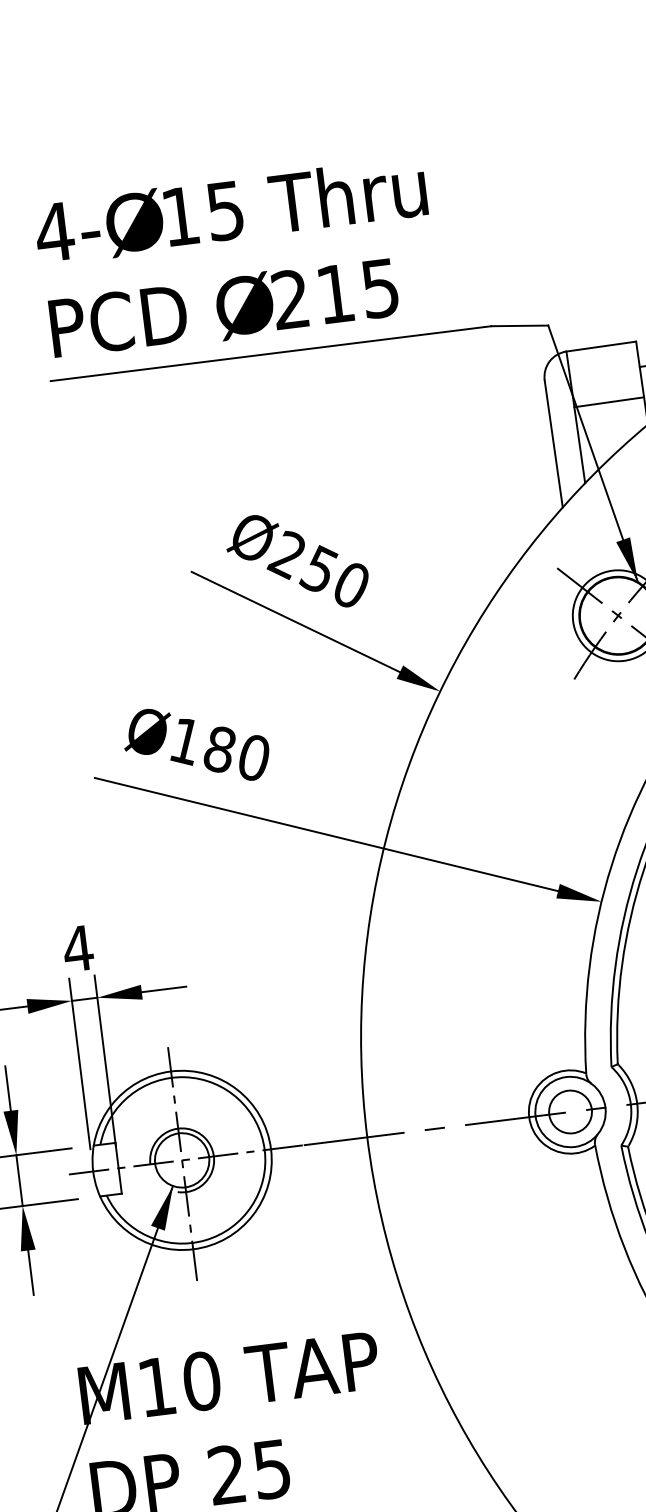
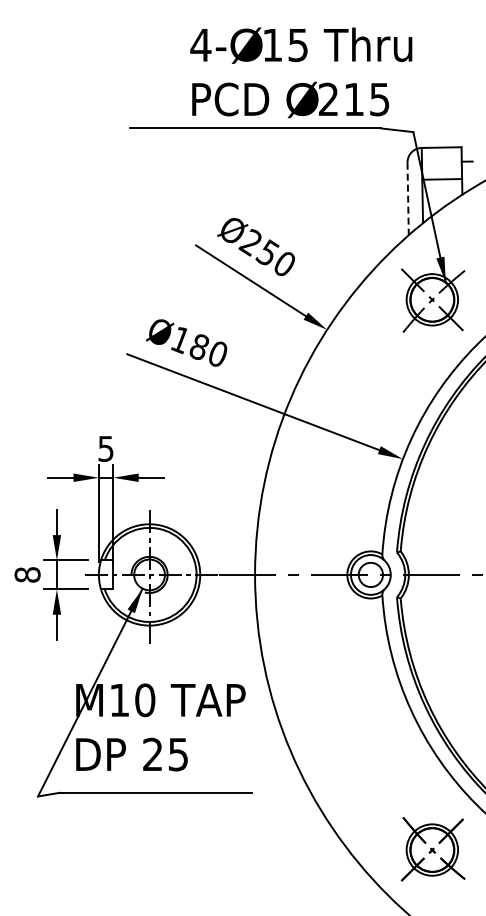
text: (237, 258) -> (301, 72), moved
line: (554, 444) -> (408, 199), solid -> dashed
text: (77, 948) -> (105, 448), 4 -> 5

